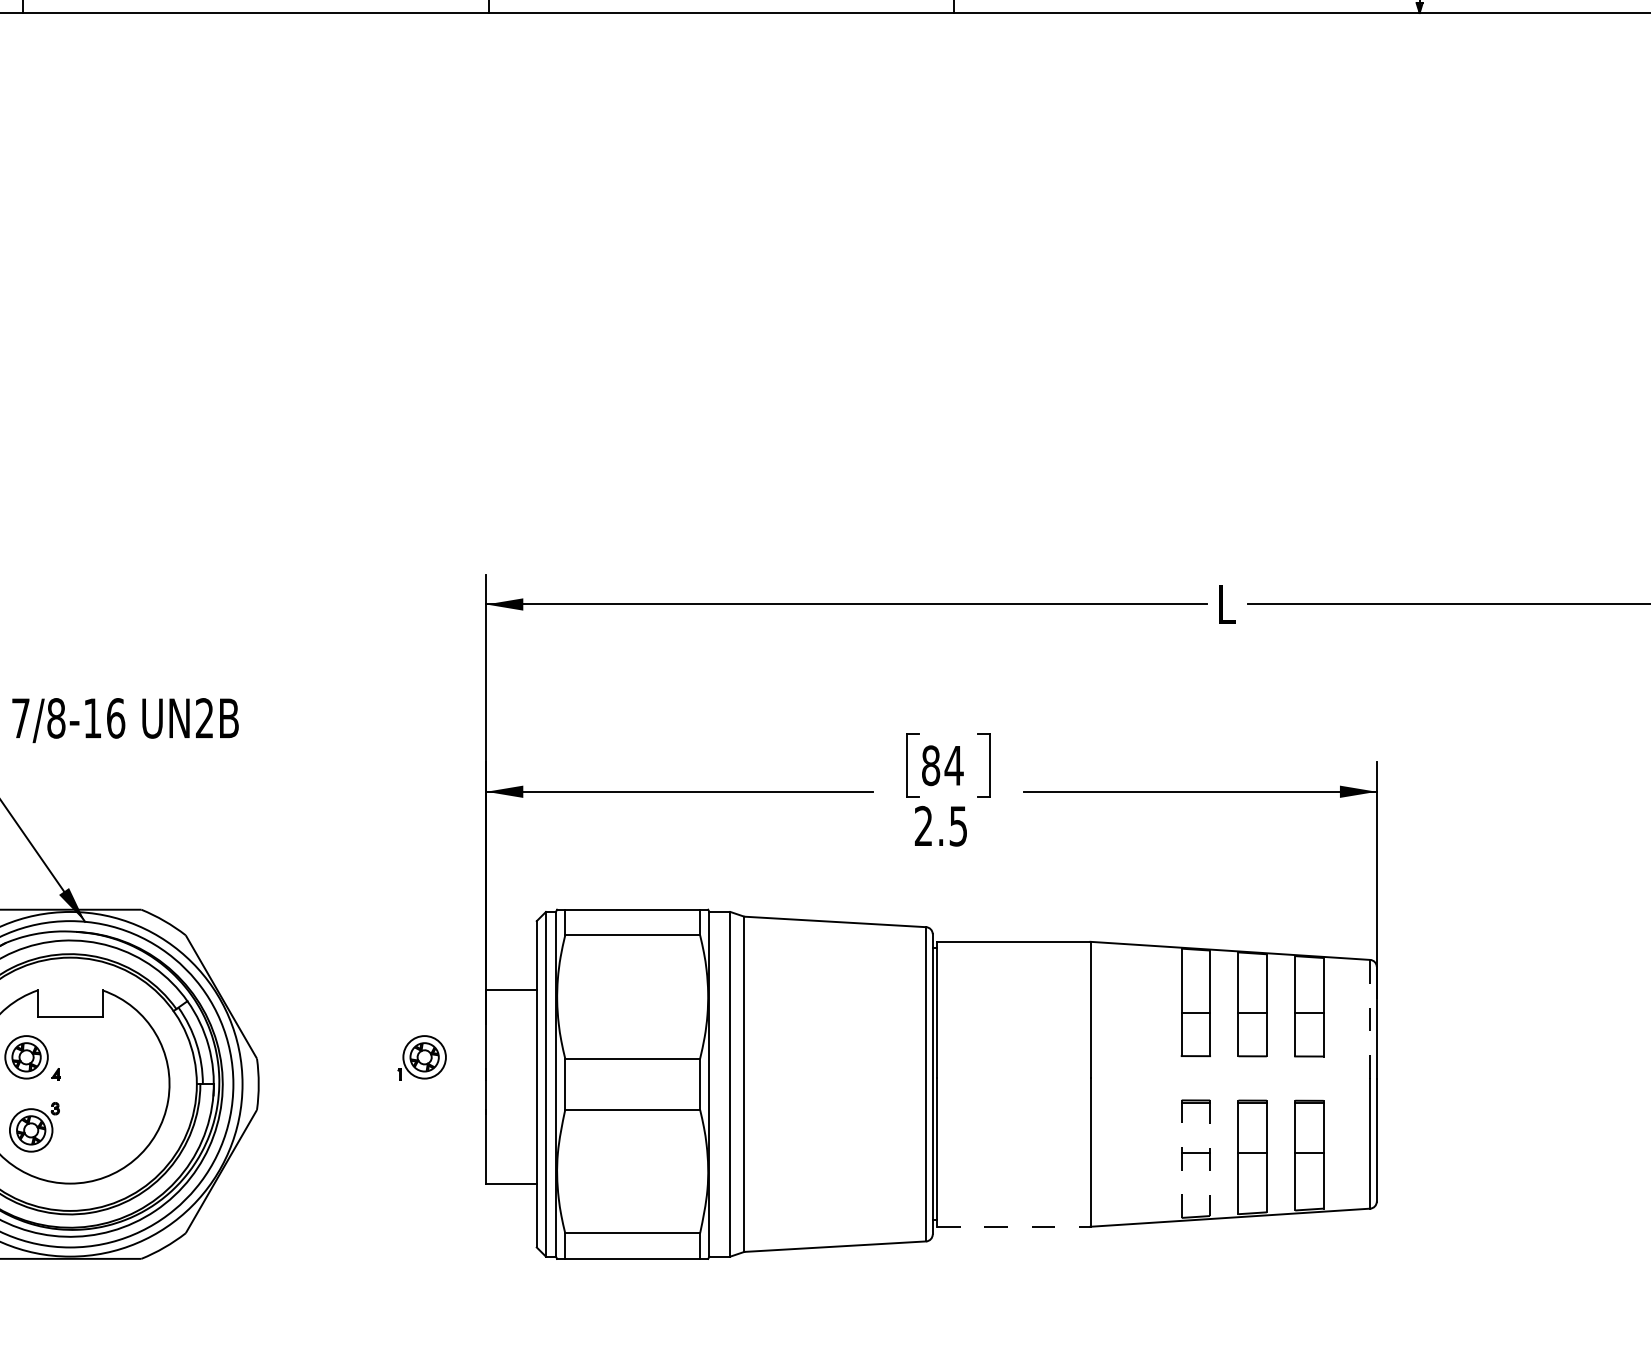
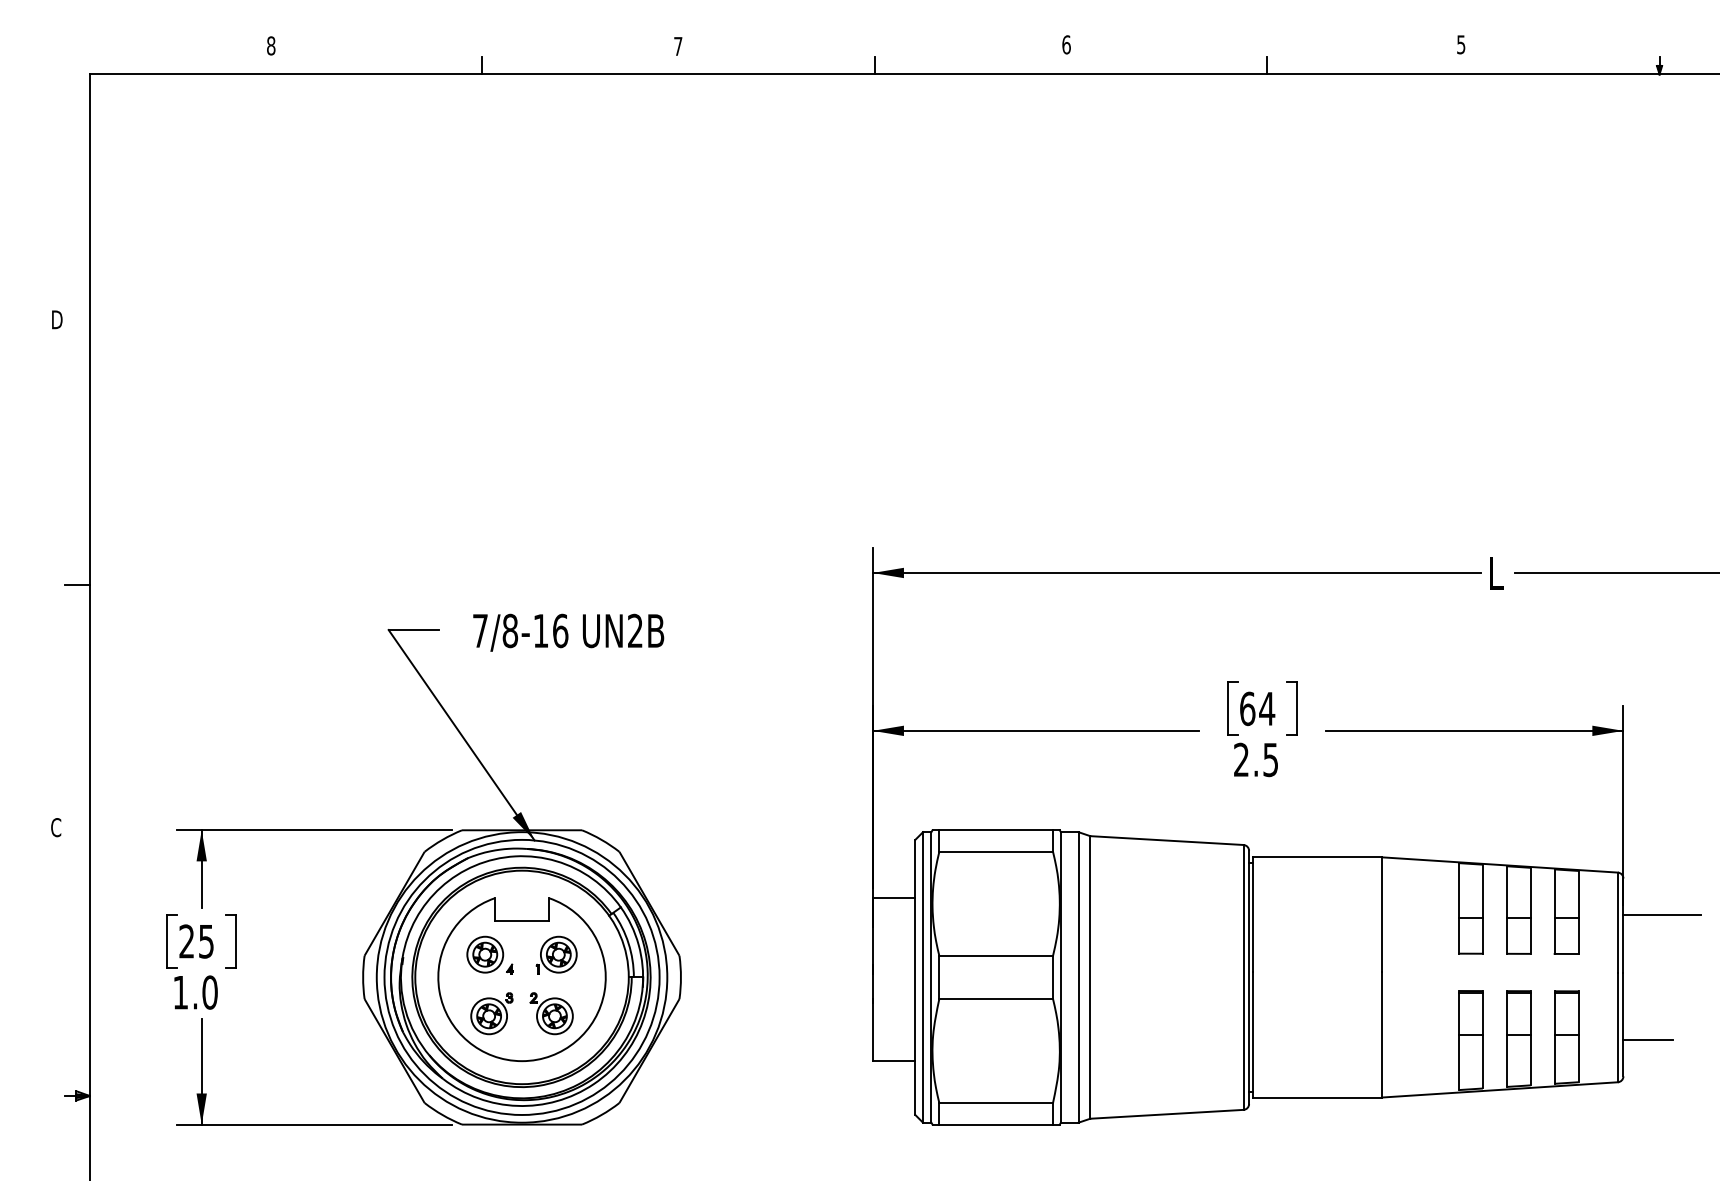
text: (125, 720) -> (568, 632), moved
text: (930, 765) -> (1247, 708), 84 -> 64
line: (1421, 1009) -> (1661, 914), added
line: (1369, 1019) -> (1617, 922), dashed -> solid
part: (421, 1057) -> (556, 954), moved
part: (105, 1127) -> (551, 1013), added
line: (1209, 1157) -> (1482, 1039), dashed -> solid
line: (1181, 1159) -> (1458, 1040), dashed -> solid
line: (1405, 1159) -> (1647, 1040), added
line: (1013, 1226) -> (1317, 1097), dashed -> solid

